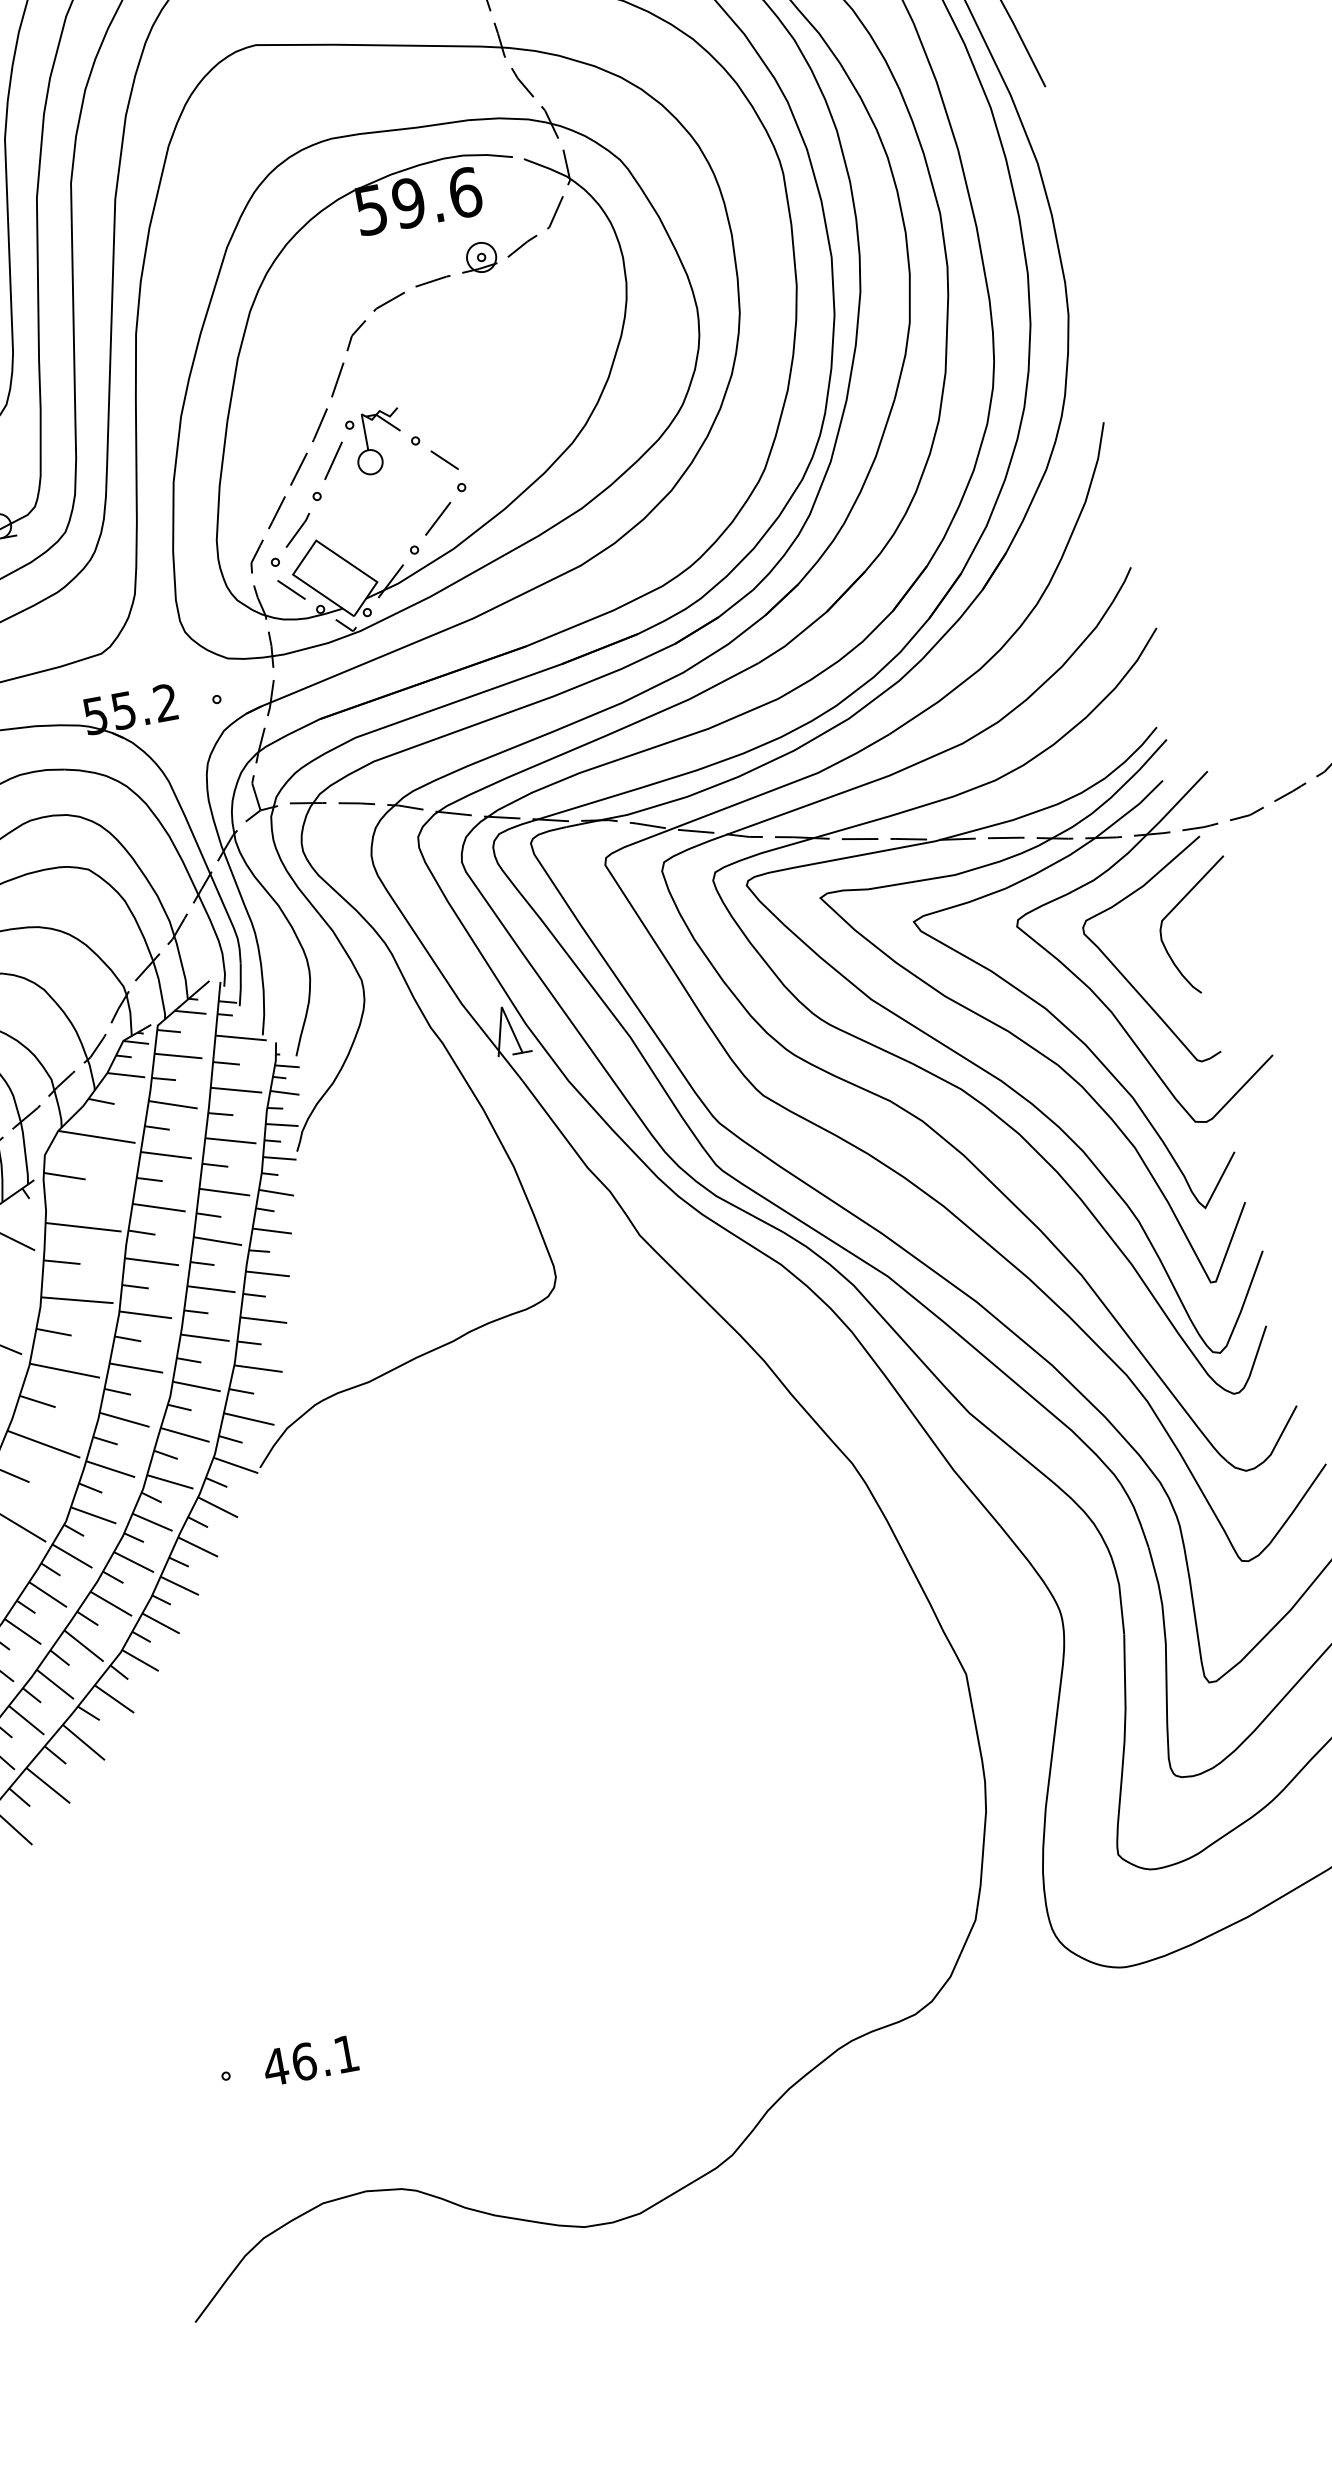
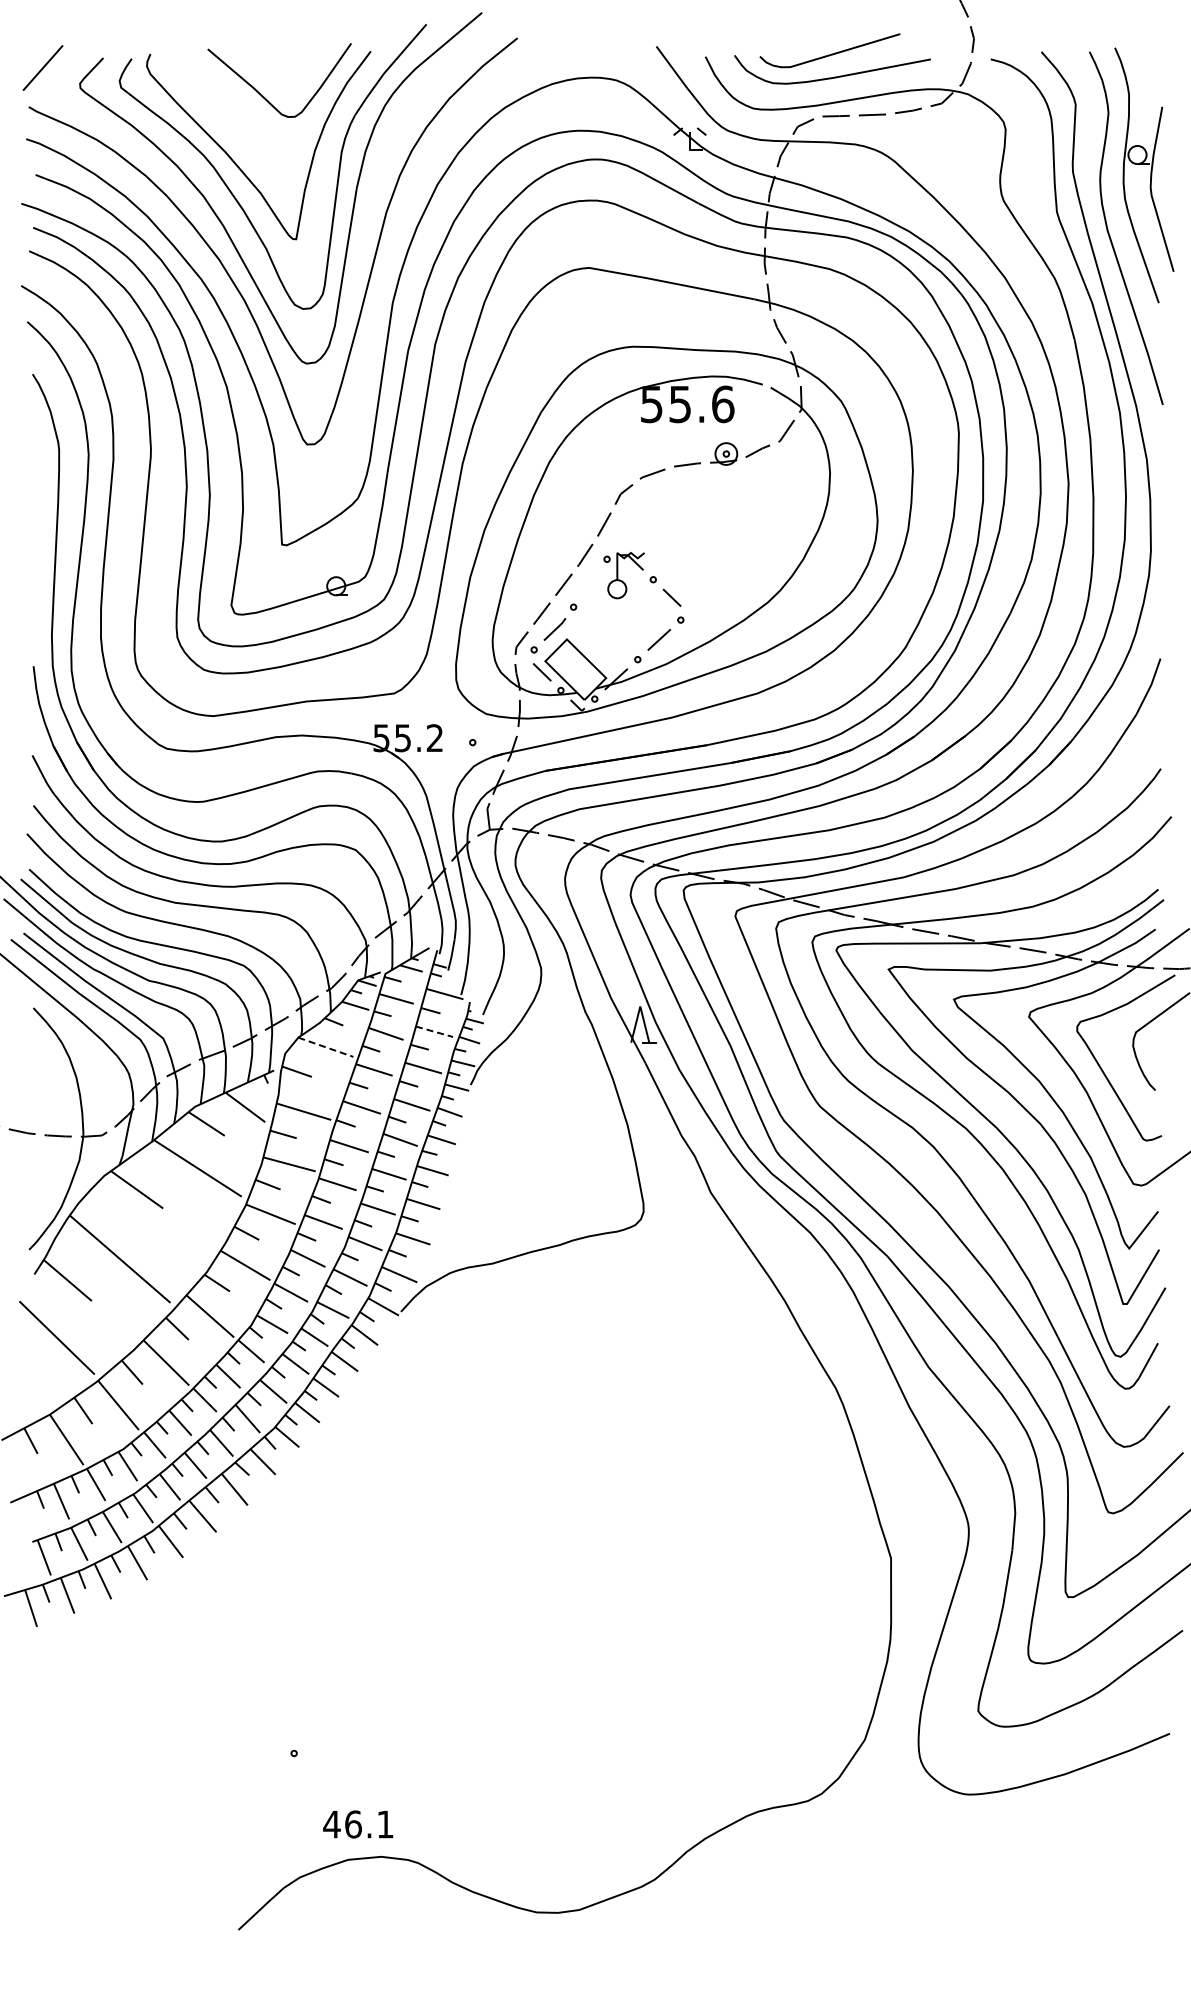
text: (409, 203) -> (680, 404), 59.6 -> 55.6
line: (333, 461) -> (590, 583), removed
line: (236, 1089) -> (434, 1031), solid -> dashed
line: (97, 1137) -> (326, 1047), solid -> dashed
text: (310, 2060) -> (358, 1824), moved

